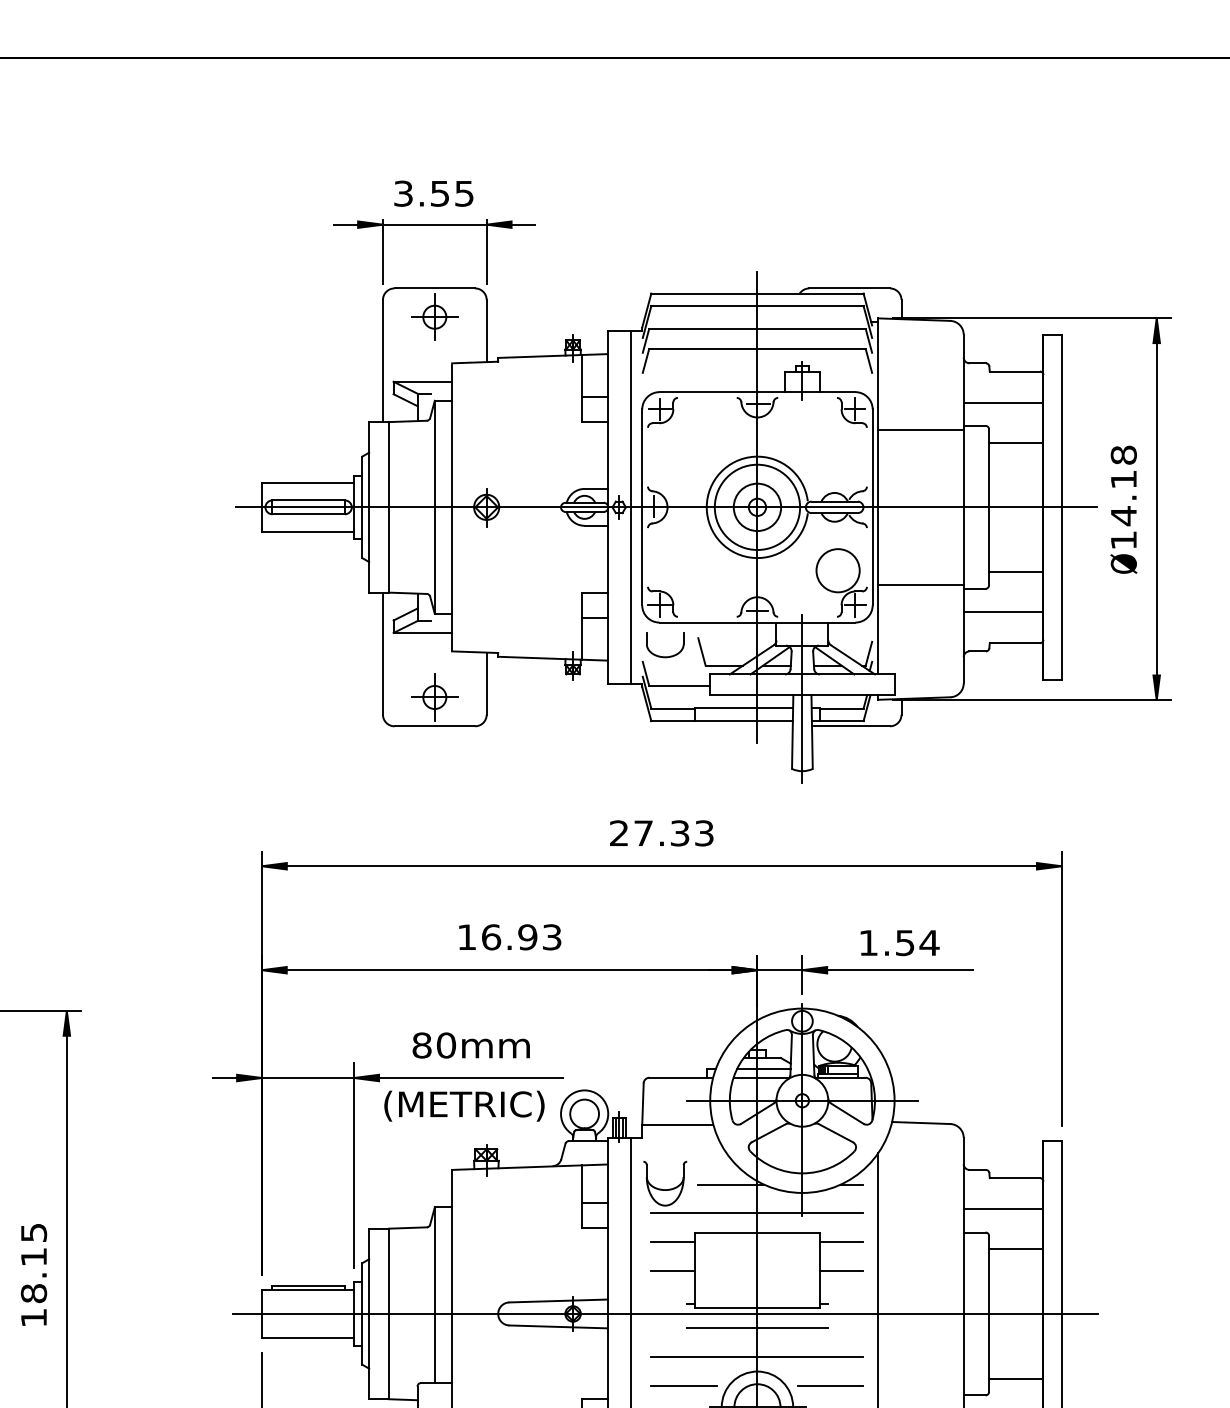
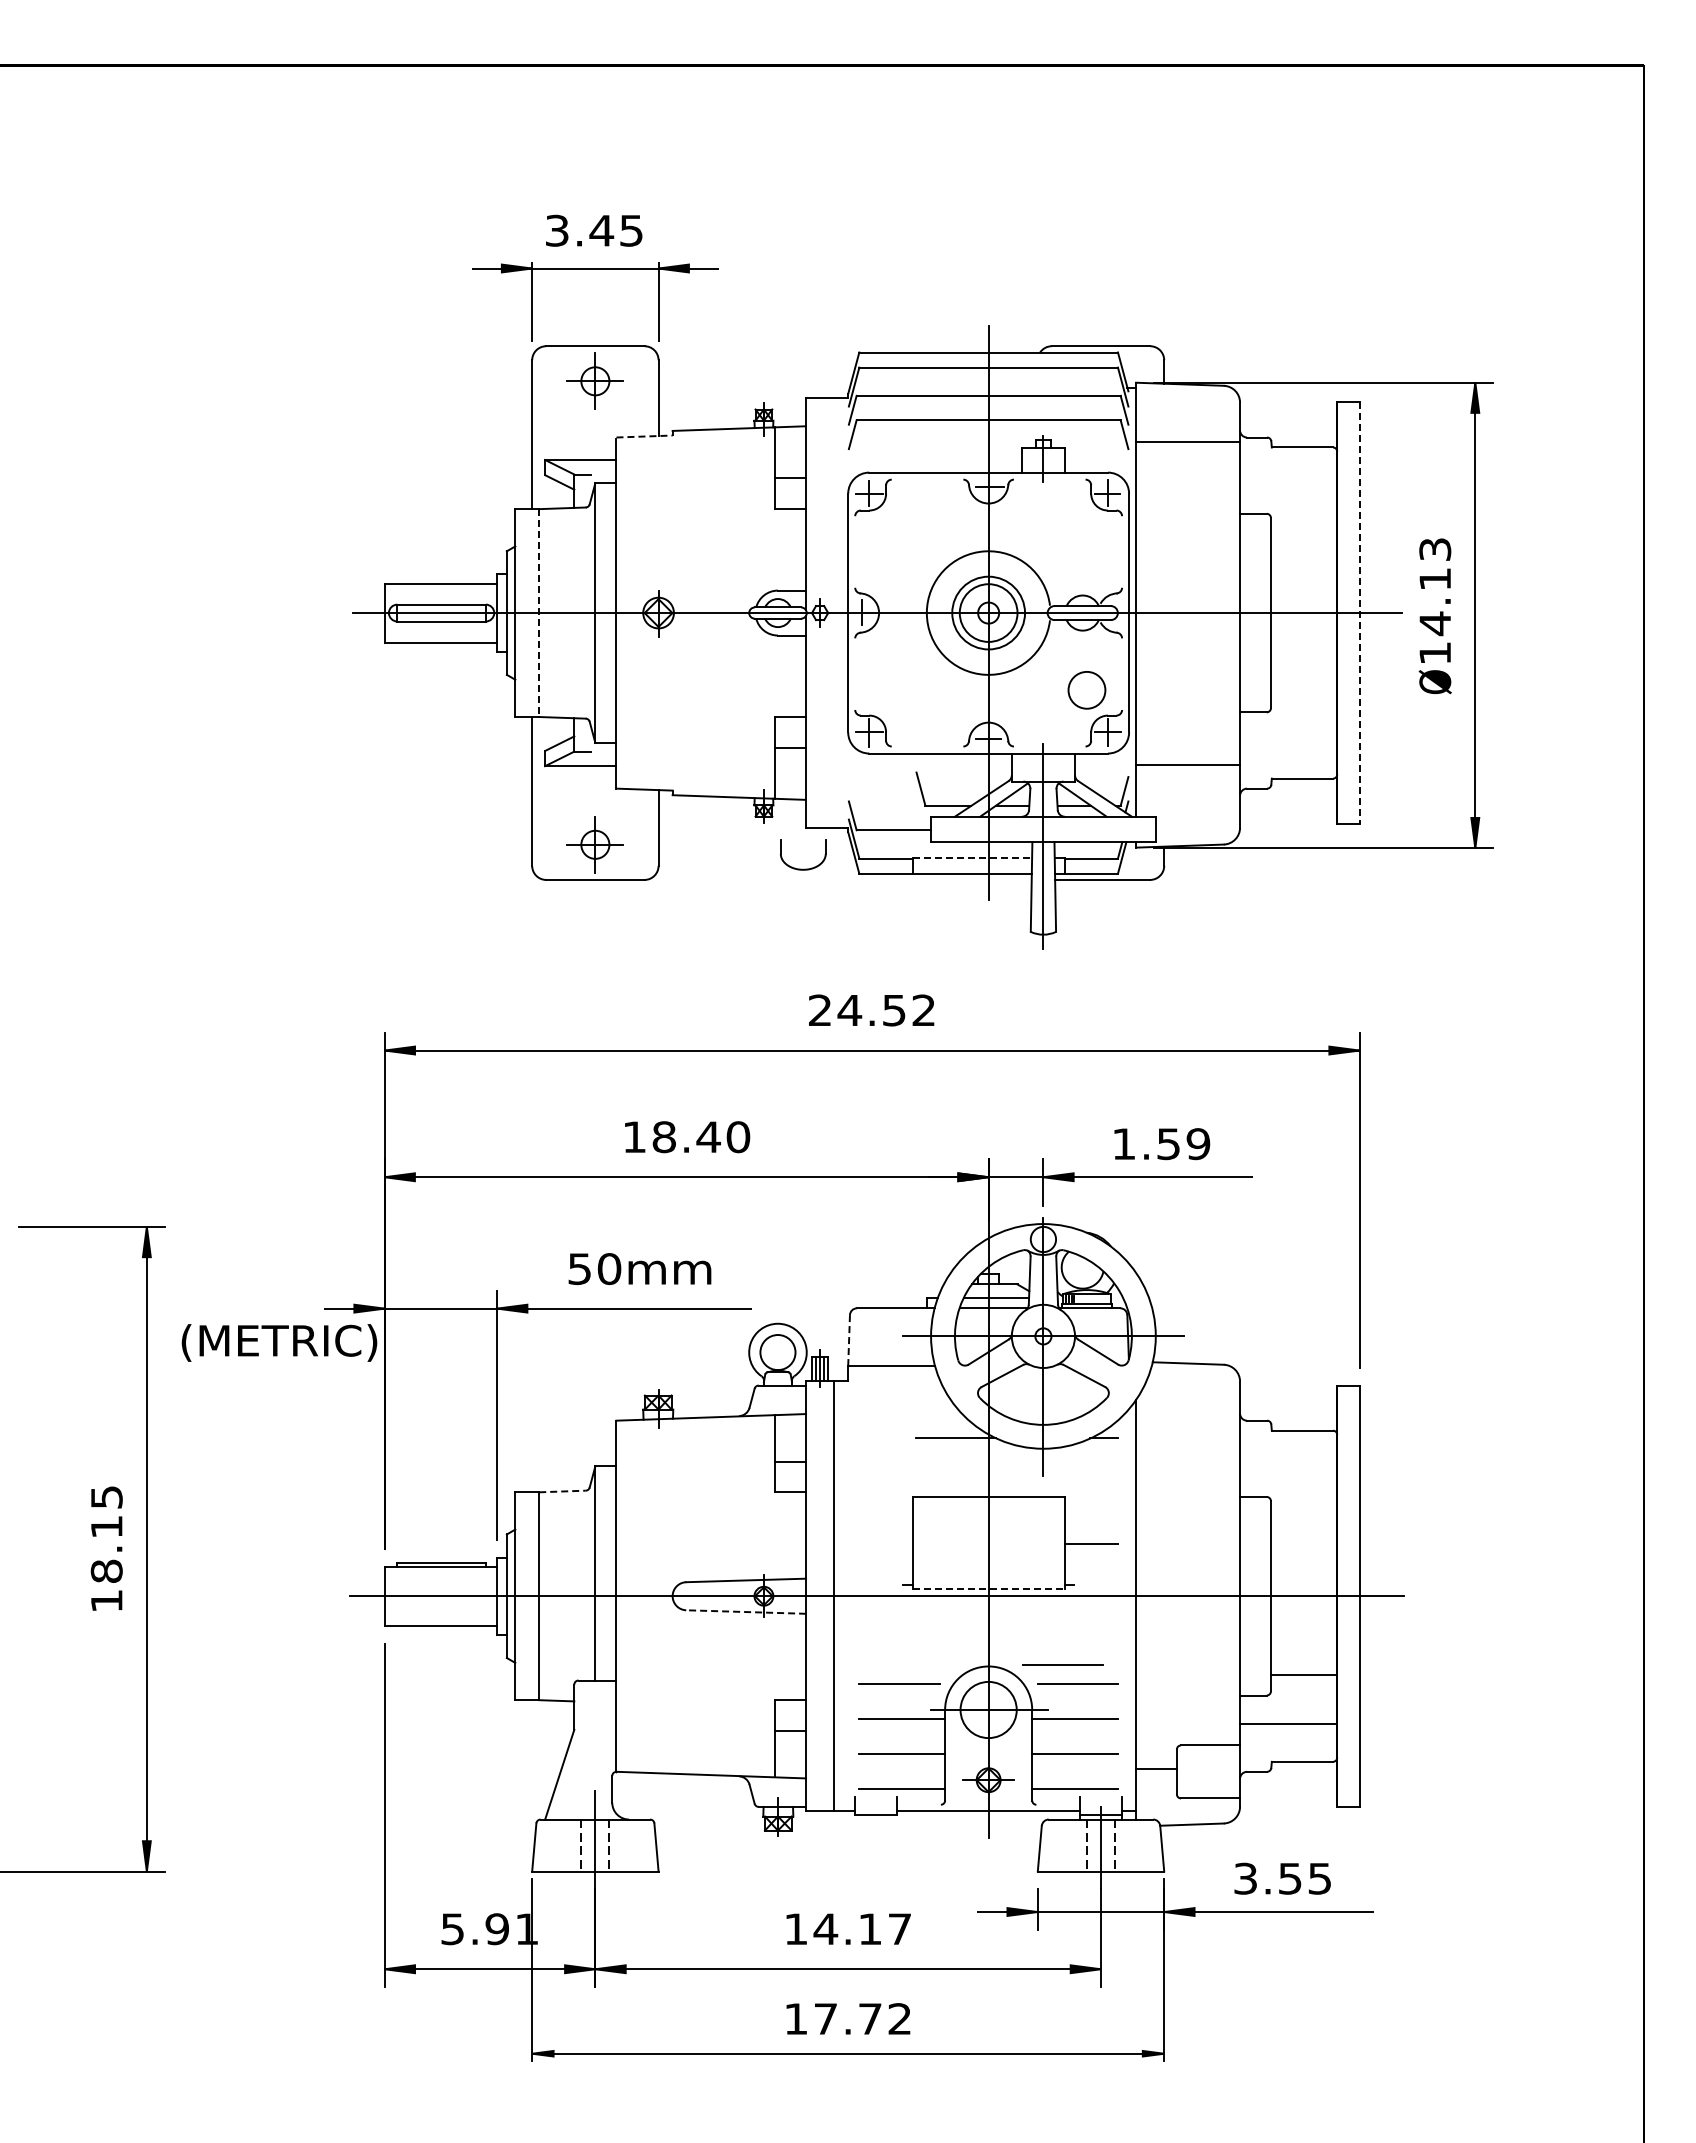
text: (439, 193) -> (601, 230), 3.55 -> 3.45
line: (475, 362) -> (645, 436), solid -> dashed
line: (1003, 402) -> (1288, 485), removed
line: (921, 429) -> (1188, 441), moved
line: (1015, 442) -> (1303, 534), removed
text: (1124, 455) -> (1435, 549), 14.18 -> 14.13
line: (630, 506) -> (834, 612), removed
line: (388, 507) -> (539, 613), solid -> dashed
circle: (757, 507) -> (988, 613), size x0.7
line: (1061, 507) -> (1359, 613), solid -> dashed
circle: (837, 570) -> (1086, 690), size x0.7
line: (1015, 572) -> (1303, 692), removed
line: (921, 584) -> (1188, 765), moved
line: (1003, 611) -> (1288, 740), removed
part: (665, 656) -> (803, 868), moved
line: (744, 707) -> (972, 857), solid -> dashed
text: (673, 833) -> (886, 1010), 27.33 -> 24.52
text: (521, 937) -> (701, 1137), 16.93 -> 18.40
text: (929, 943) -> (1198, 1144), 1.54 -> 1.59
text: (421, 1045) -> (579, 1269), 80mm -> 50mm
line: (643, 1104) -> (849, 1341), solid -> dashed
text: (464, 1105) -> (279, 1342), moved
part: (664, 1189) -> (875, 1444), removed
line: (1003, 1209) -> (1288, 1468), removed
line: (757, 1213) -> (988, 1473), removed
line: (407, 1228) -> (562, 1491), solid -> dashed
line: (672, 1241) -> (885, 1508), removed
line: (841, 1241) -> (1090, 1508), removed
line: (1015, 1249) -> (1303, 1517), removed
line: (672, 1270) -> (885, 1543), removed
line: (757, 1308) -> (988, 1589), solid -> dashed
line: (558, 1327) -> (746, 1612), solid -> dashed
line: (757, 1328) -> (988, 1613), removed
line: (757, 1356) -> (988, 1648), removed
line: (818, 1369) -> (1062, 1664), added

